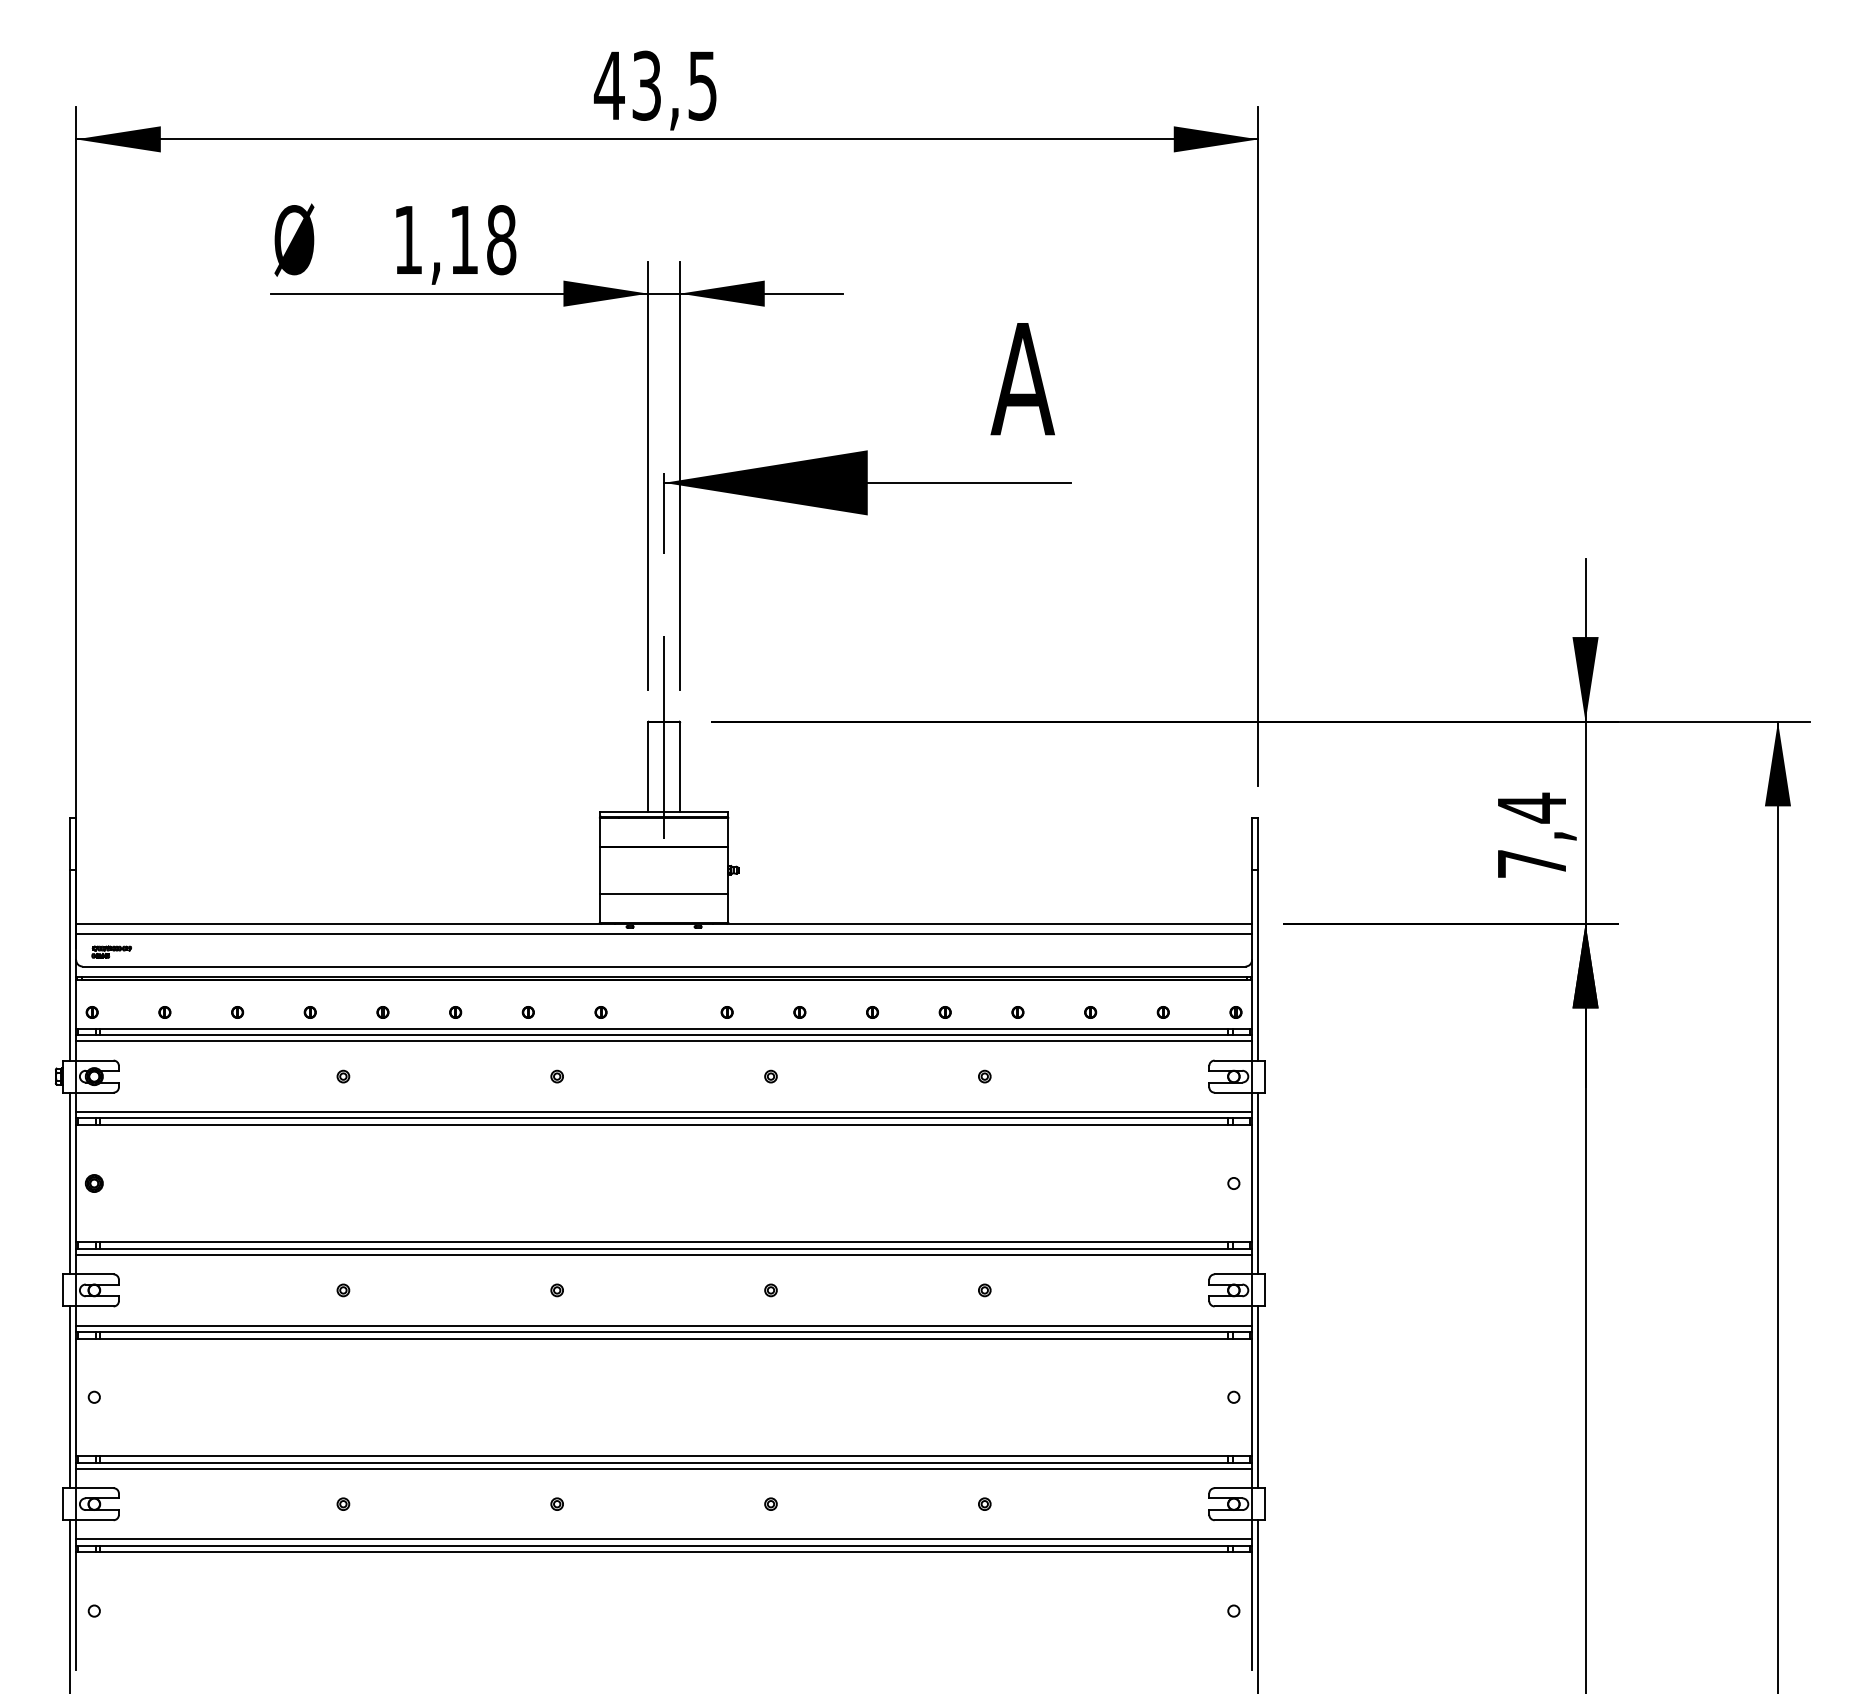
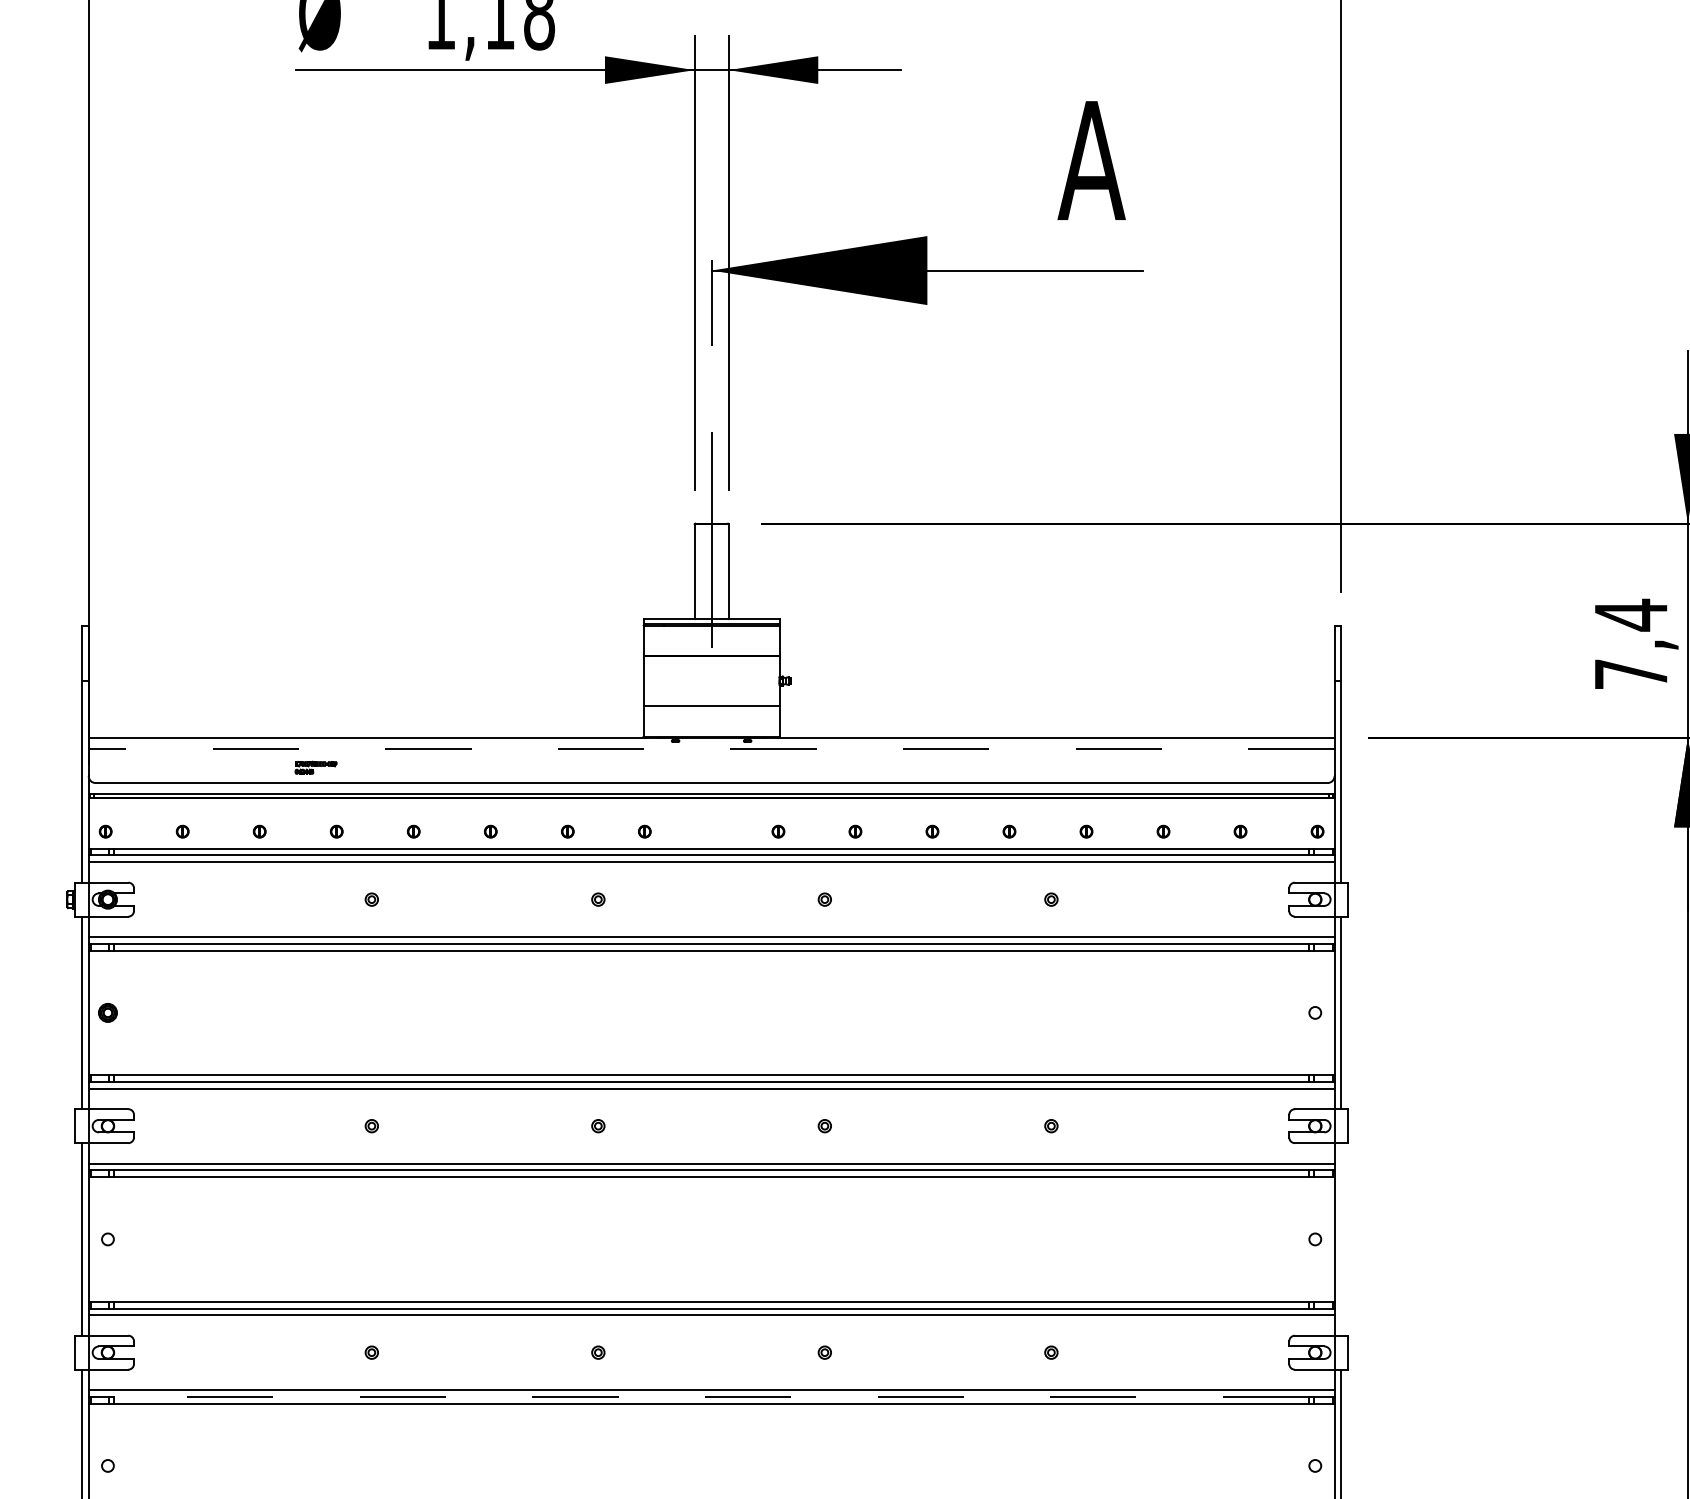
line: (664, 934) -> (712, 749), solid -> dashed
part: (111, 951) -> (315, 767), moved
line: (1258, 1397) -> (1341, 1239), removed
line: (664, 1545) -> (712, 1396), solid -> dashed

